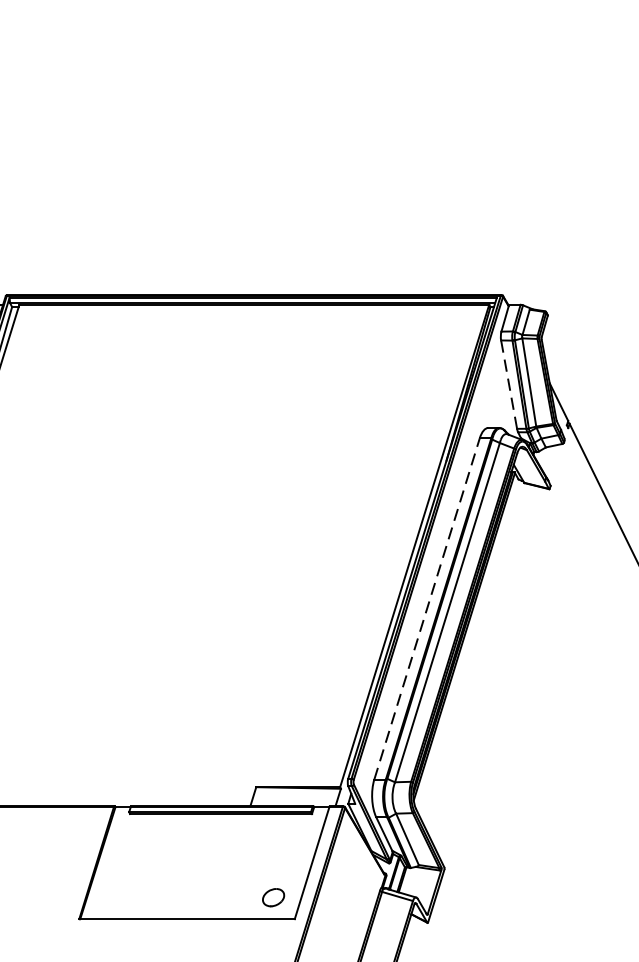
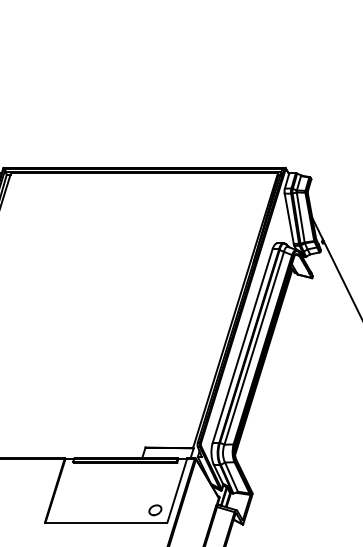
line: (509, 384) -> (289, 218), dashed -> solid
line: (426, 609) -> (242, 346), dashed -> solid

